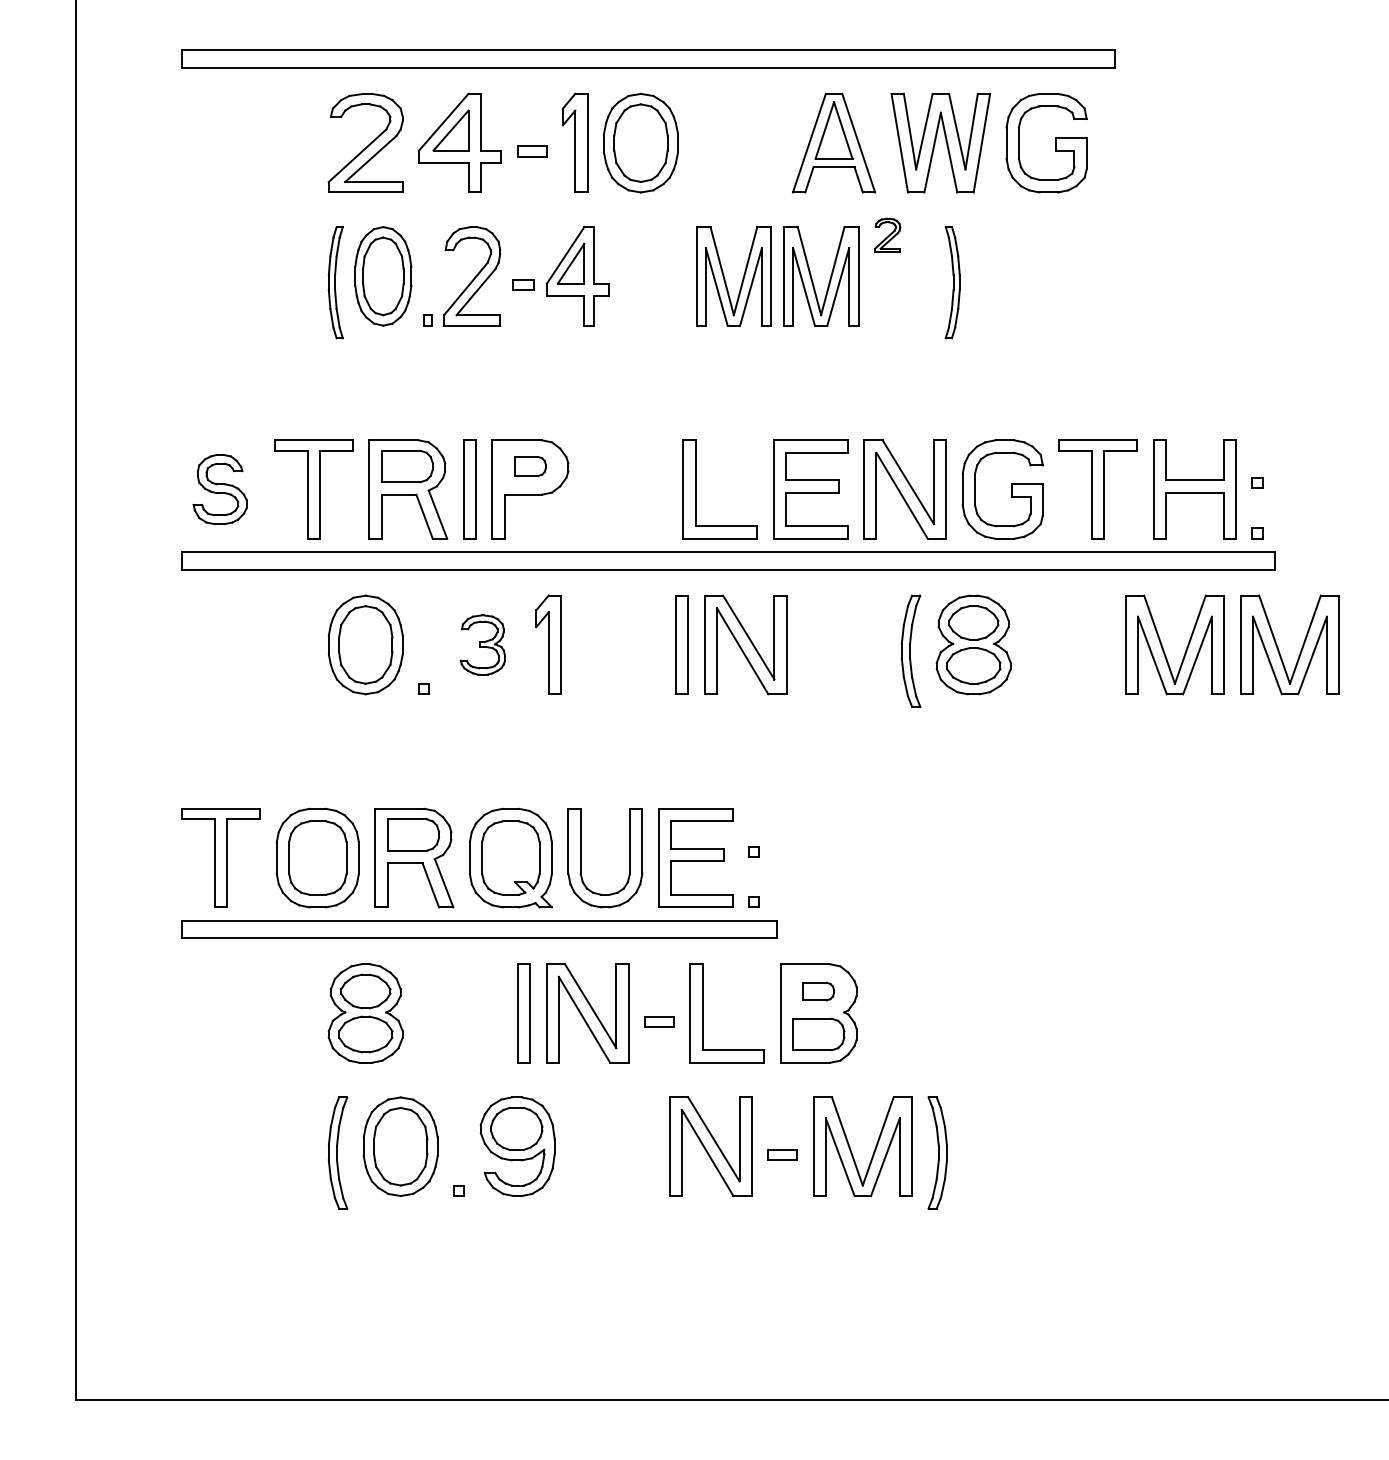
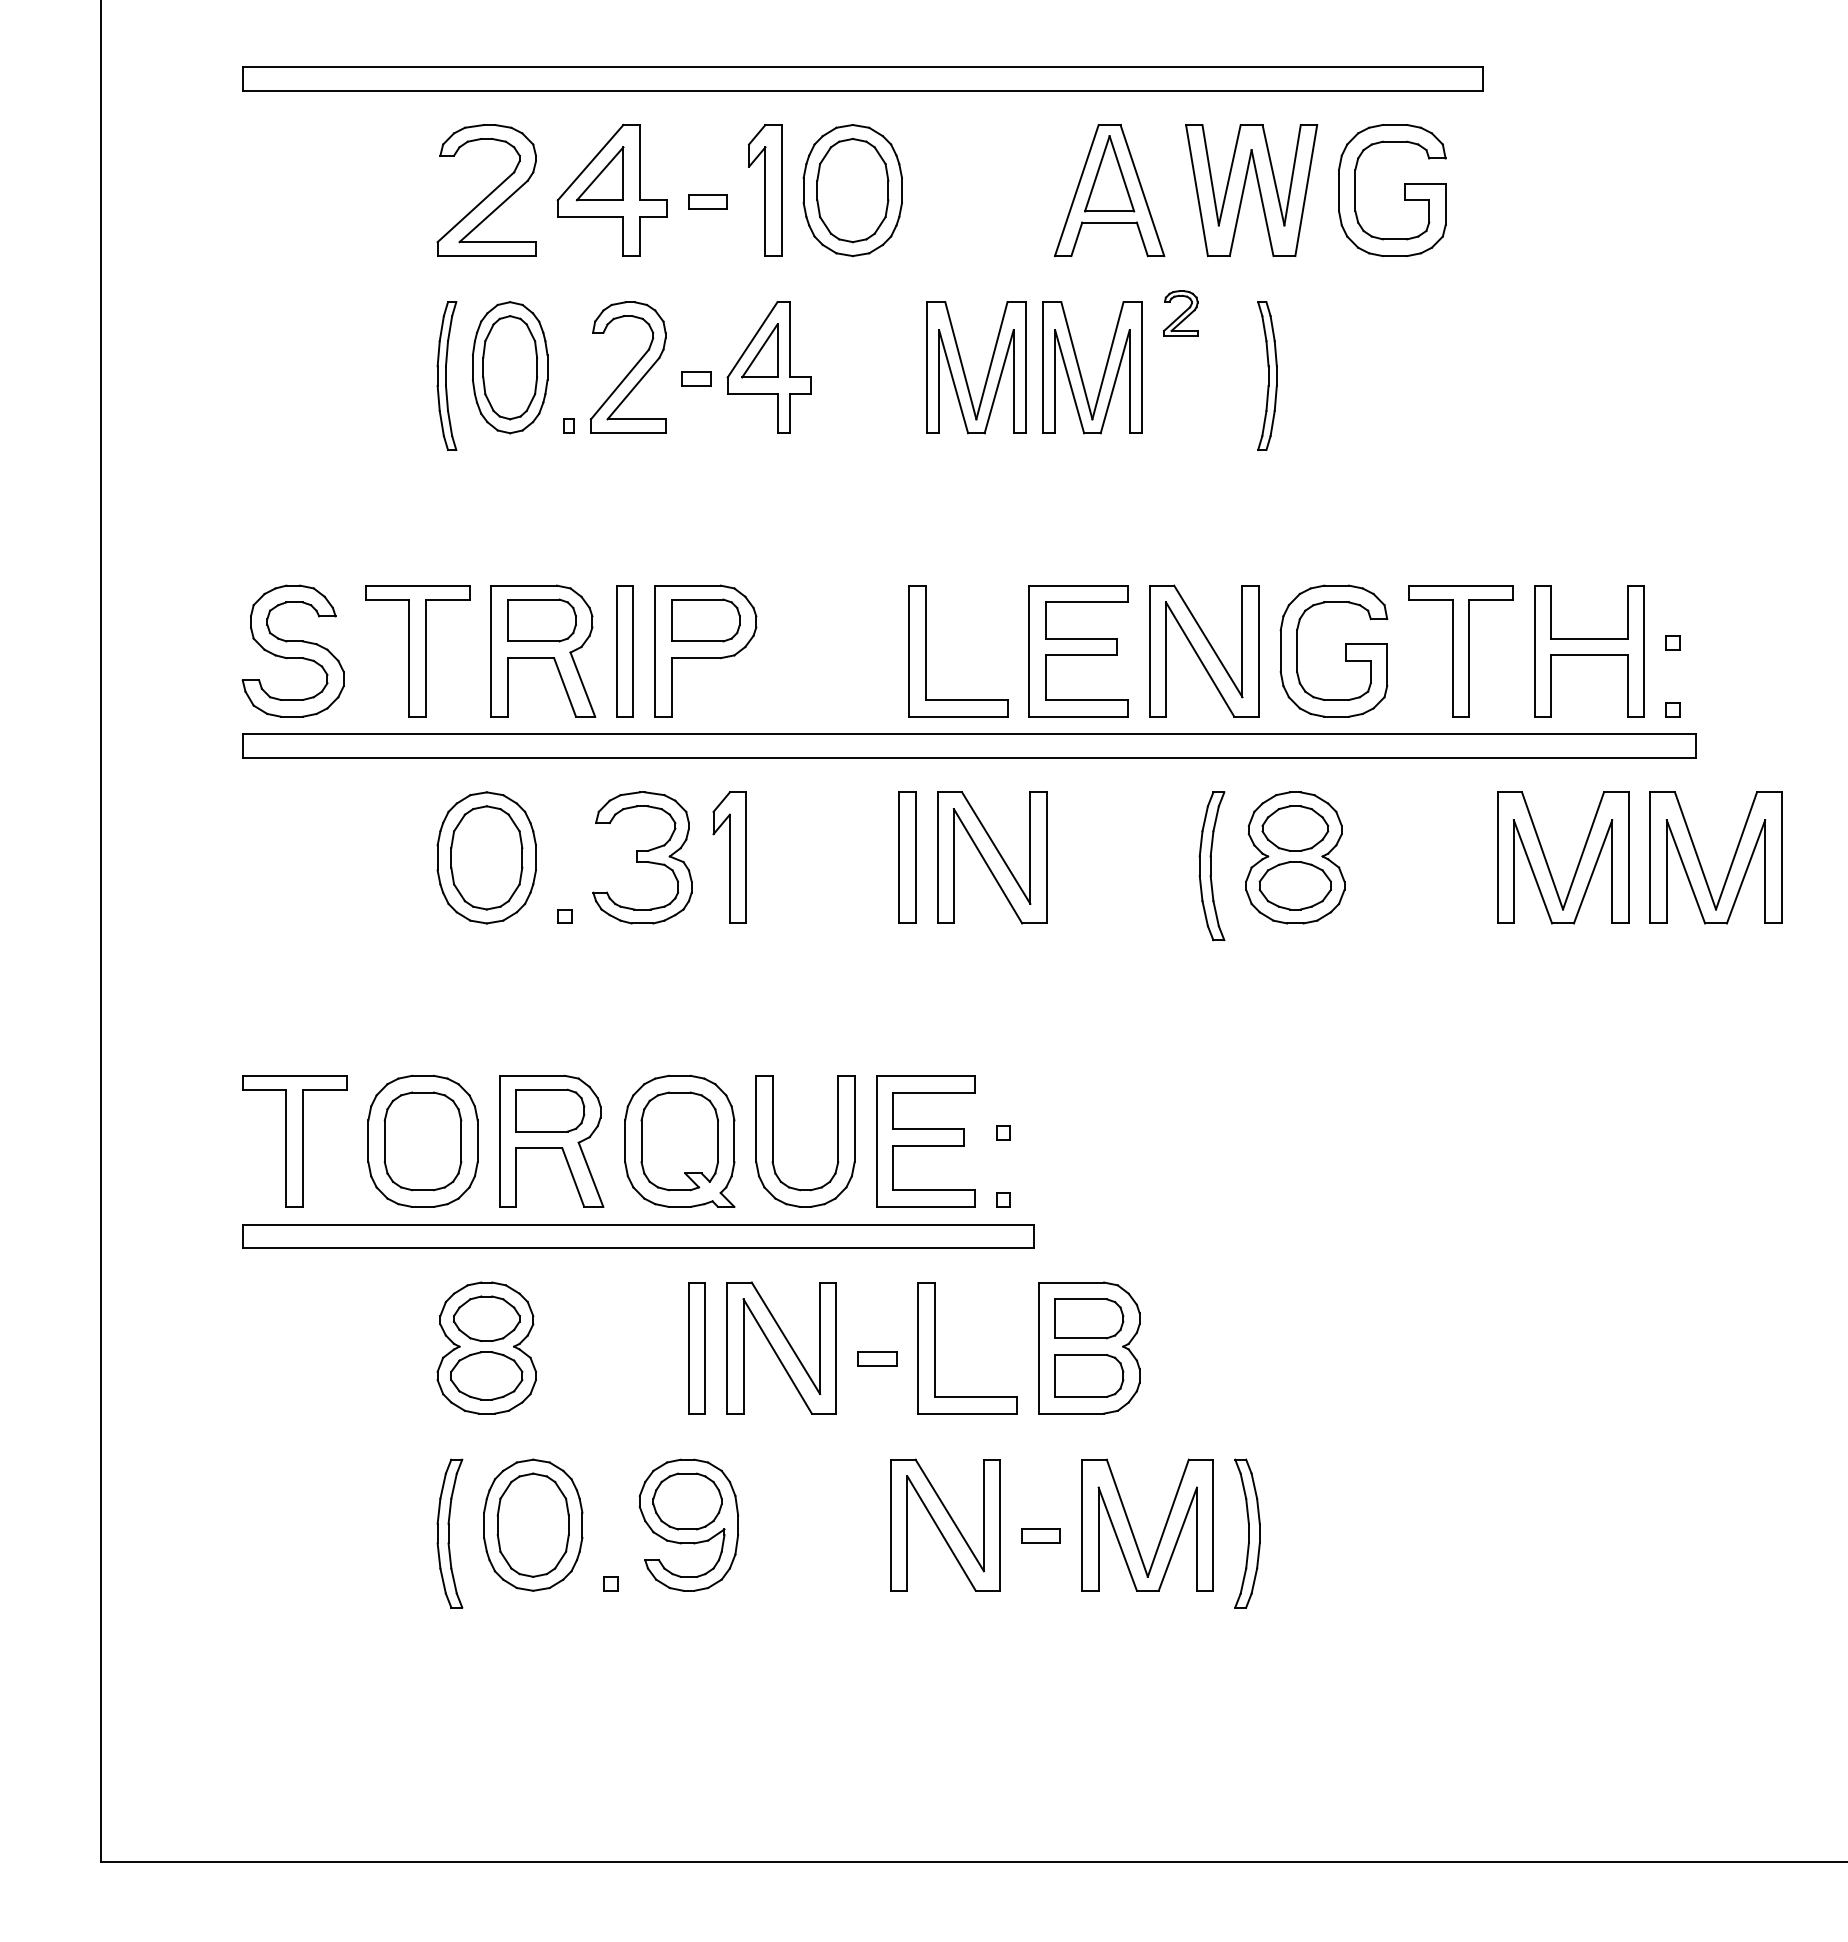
part: (530, 466) -> (705, 620), size x1.67
part: (219, 489) -> (292, 650), size x1.43
part: (482, 644) -> (642, 857), size x1.67
part: (818, 991) -> (1089, 1318), size x1.67

